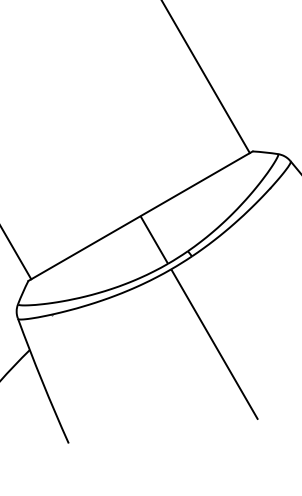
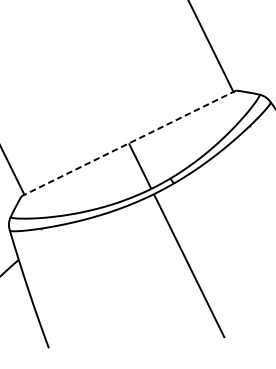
line: (140, 216) -> (128, 143), solid -> dashed

